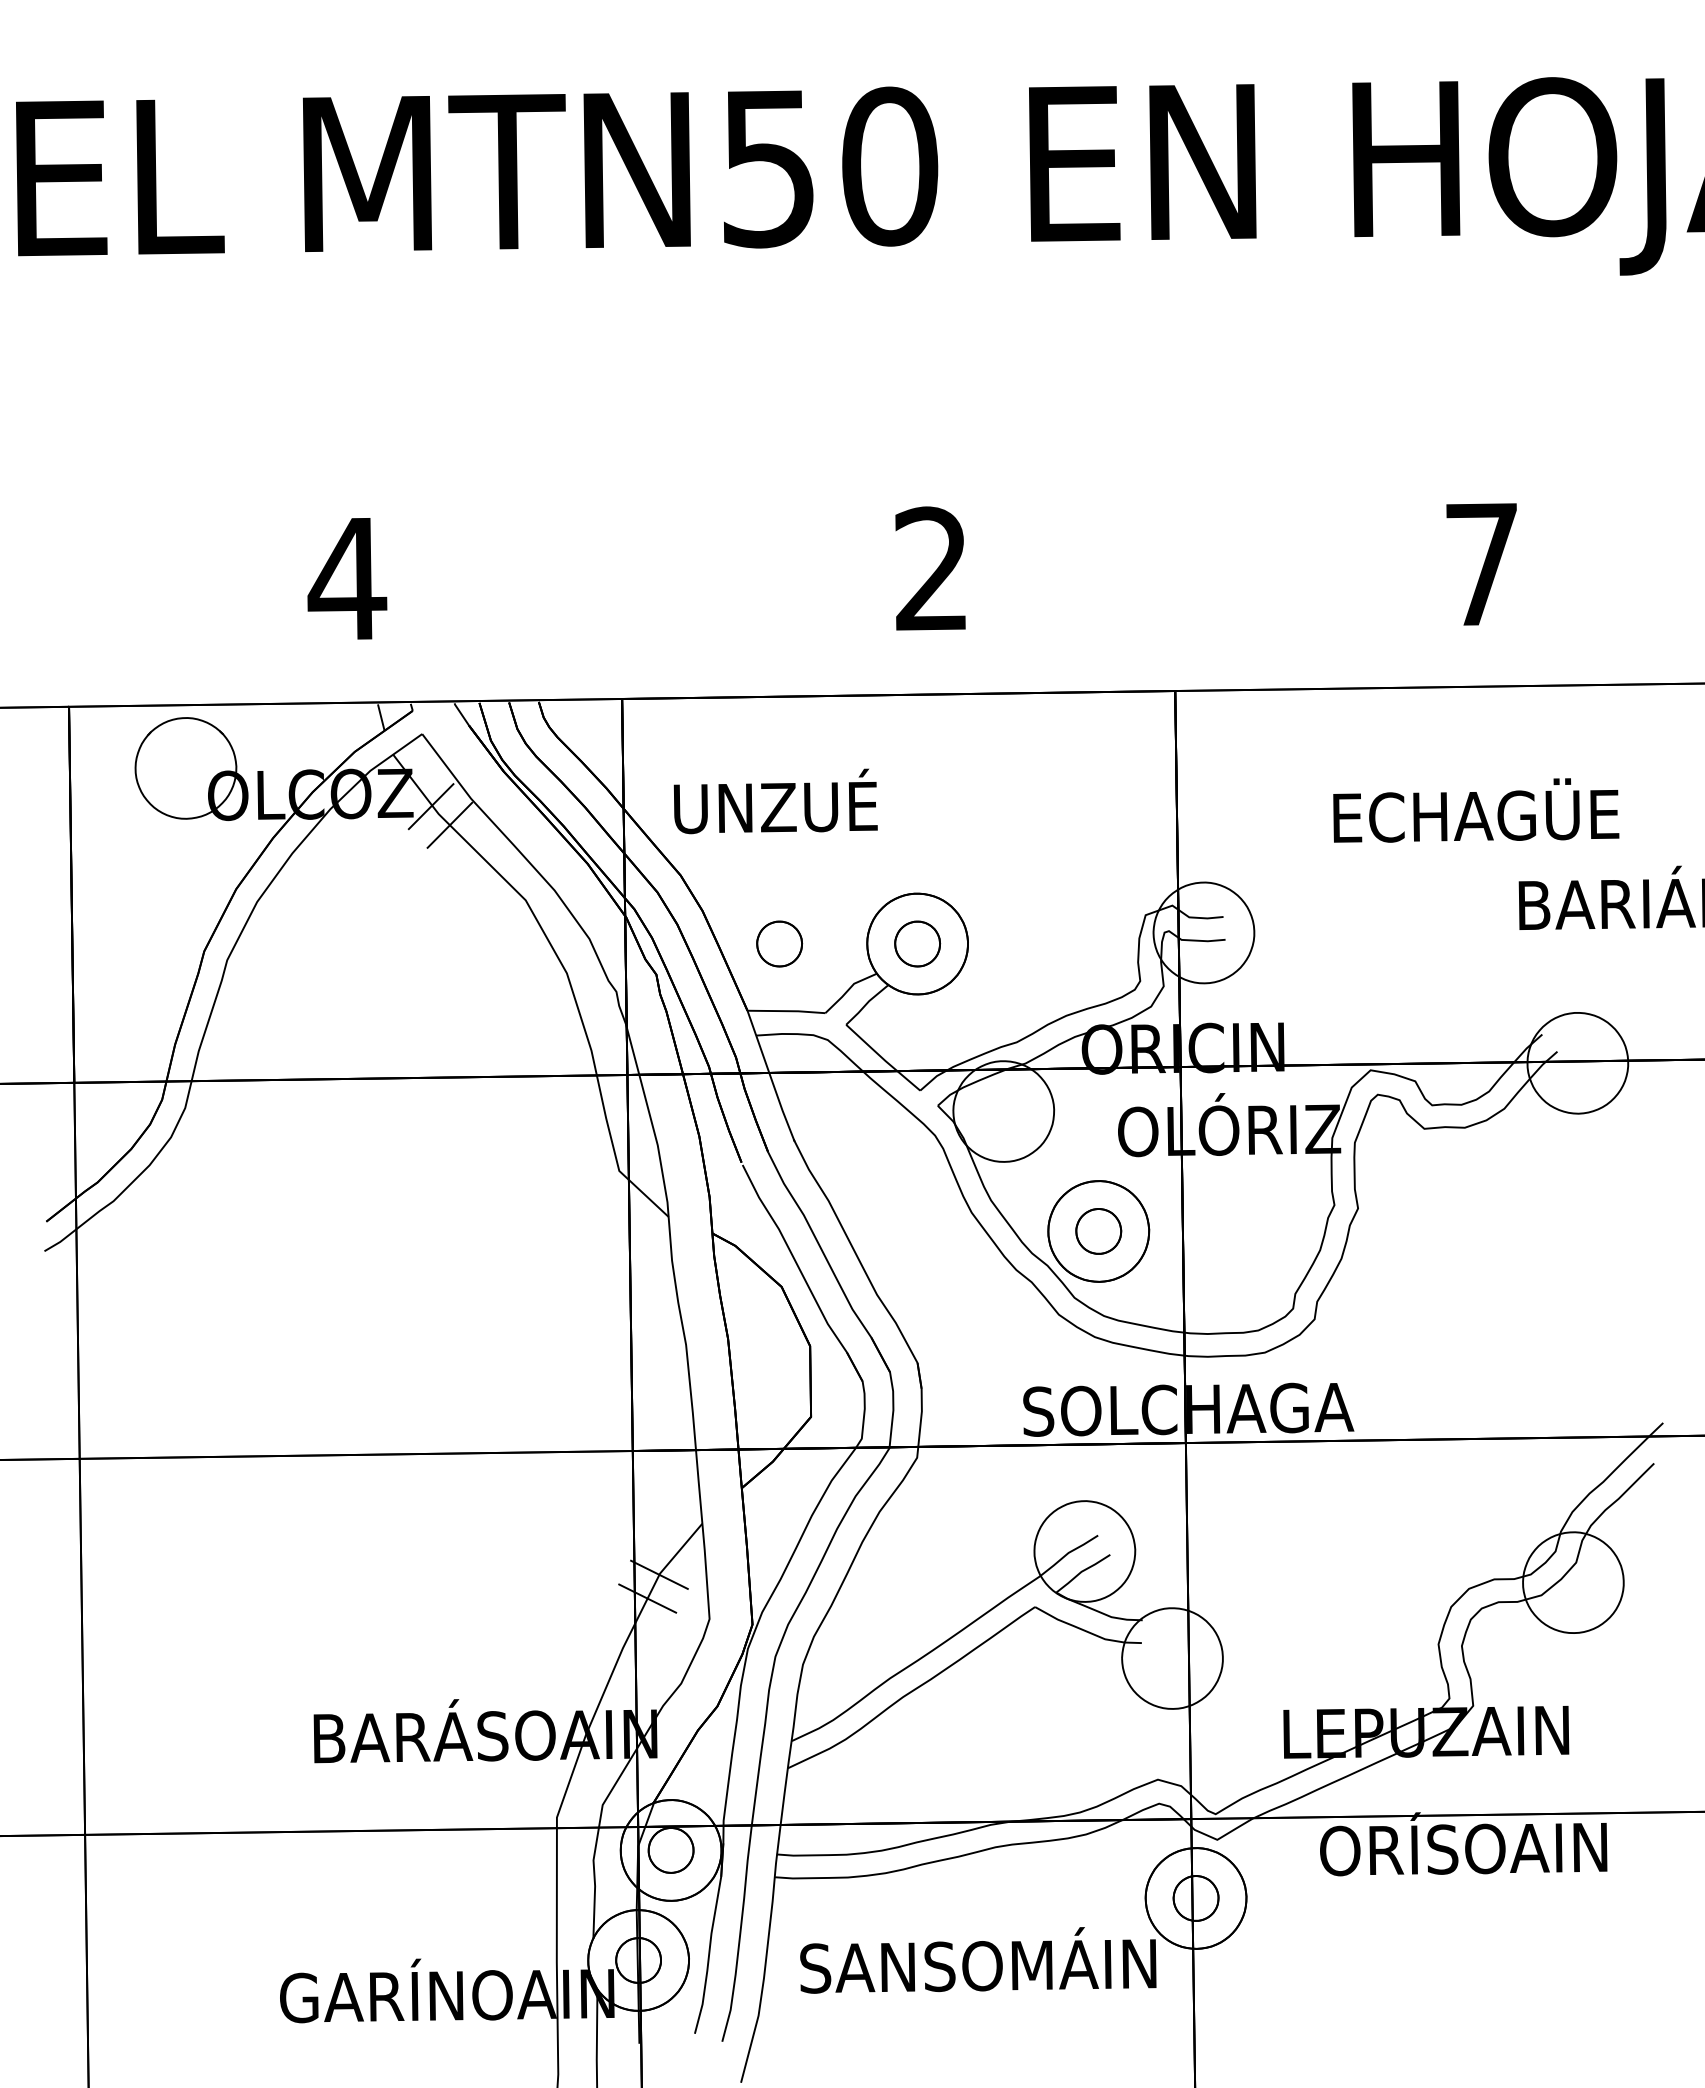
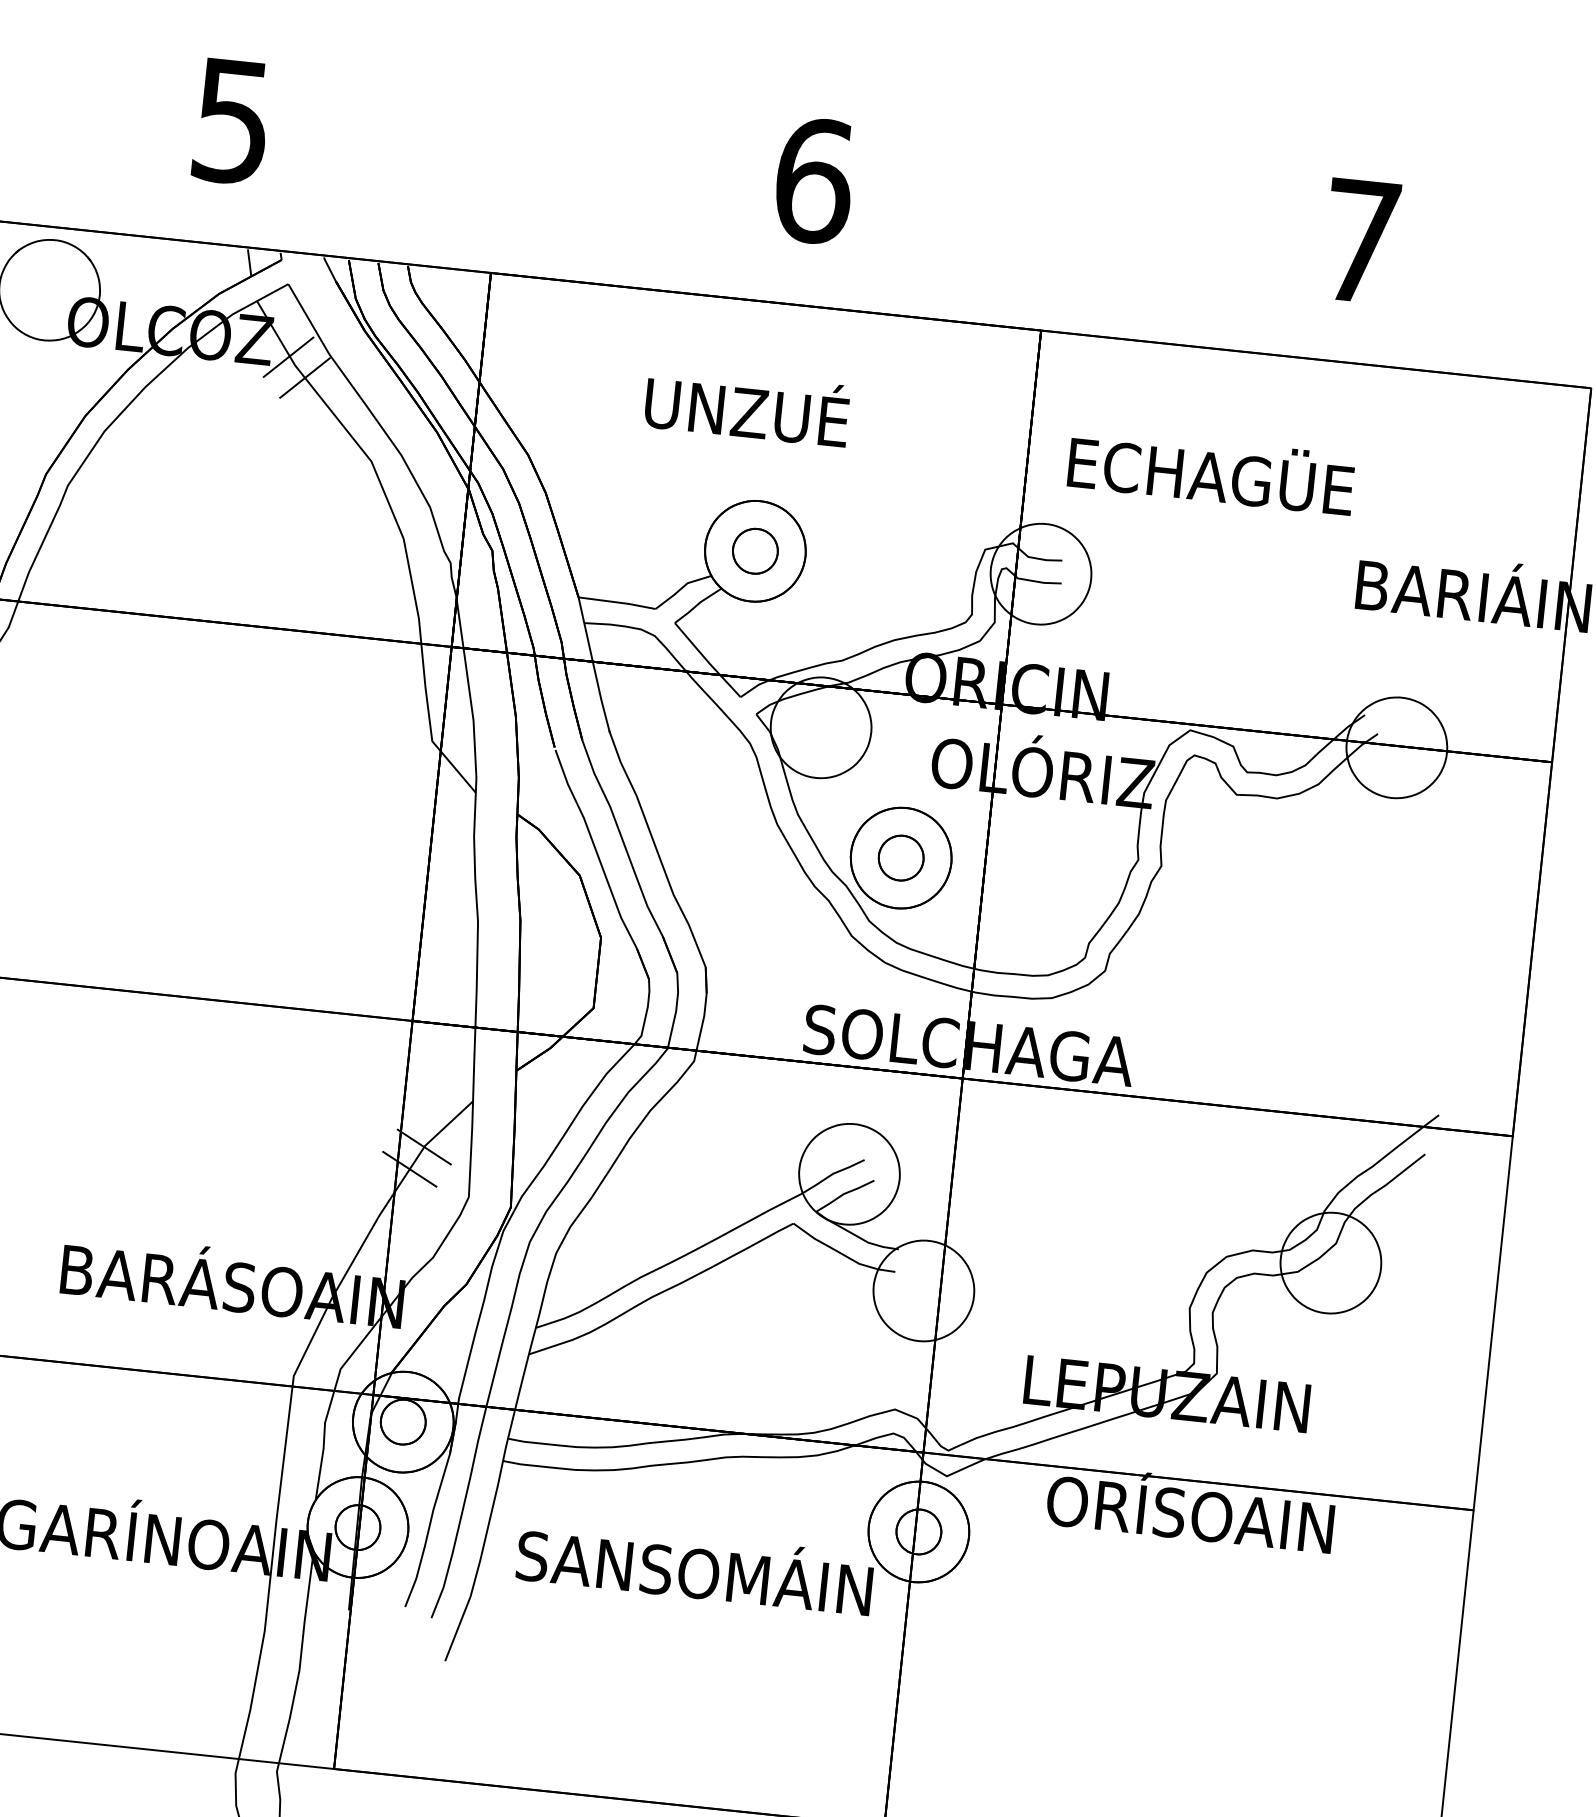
text: (932, 569) -> (814, 181), 2 -> 6
text: (347, 579) -> (232, 121), 4 -> 5
text: (775, 801) -> (747, 406), moved
text: (1476, 810) -> (1211, 471), moved
part: (779, 943) -> (618, 534), removed

